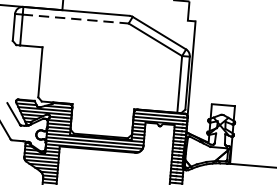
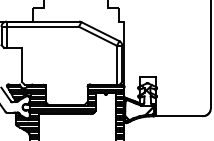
line: (76, 18) -> (43, 26), dashed -> solid

